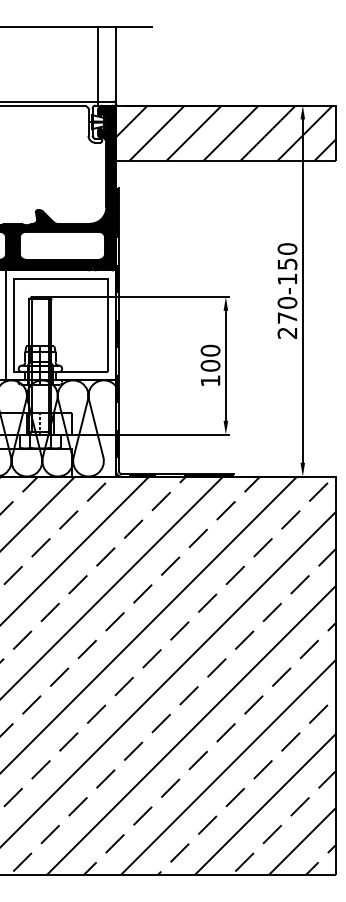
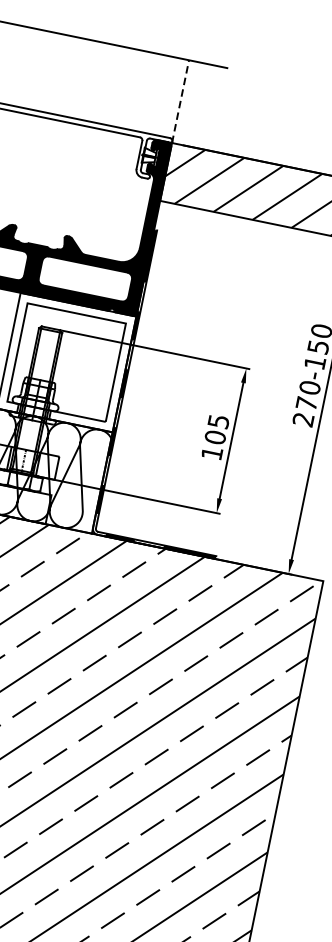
line: (115, 65) -> (180, 100), solid -> dashed
line: (98, 66) -> (162, 98), removed
text: (210, 350) -> (218, 421), 100 -> 105

